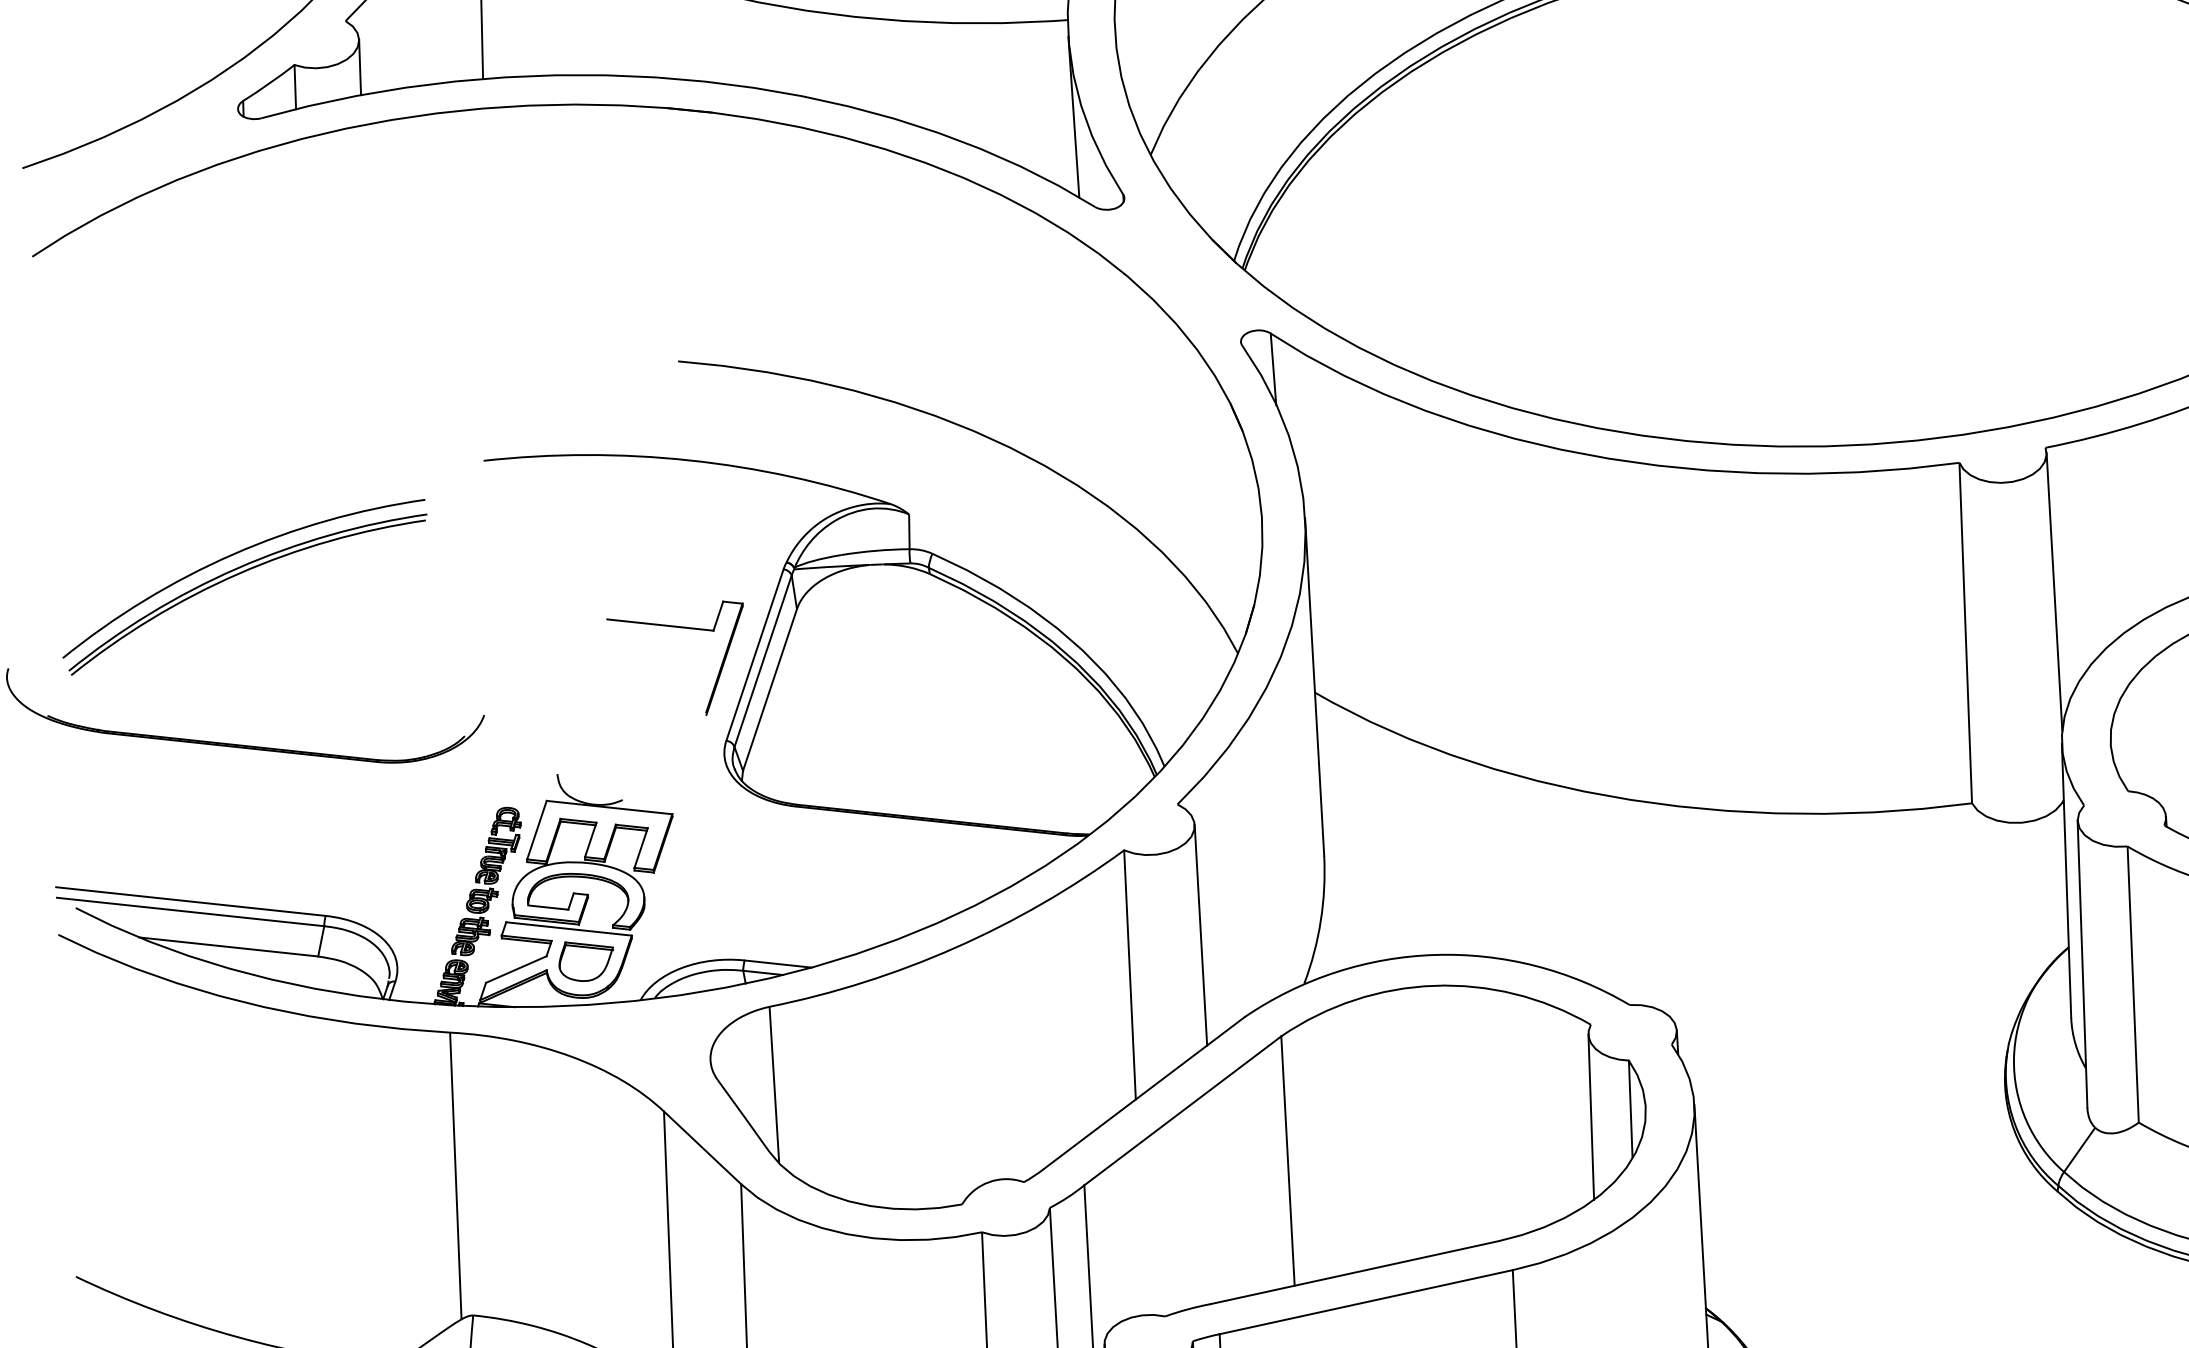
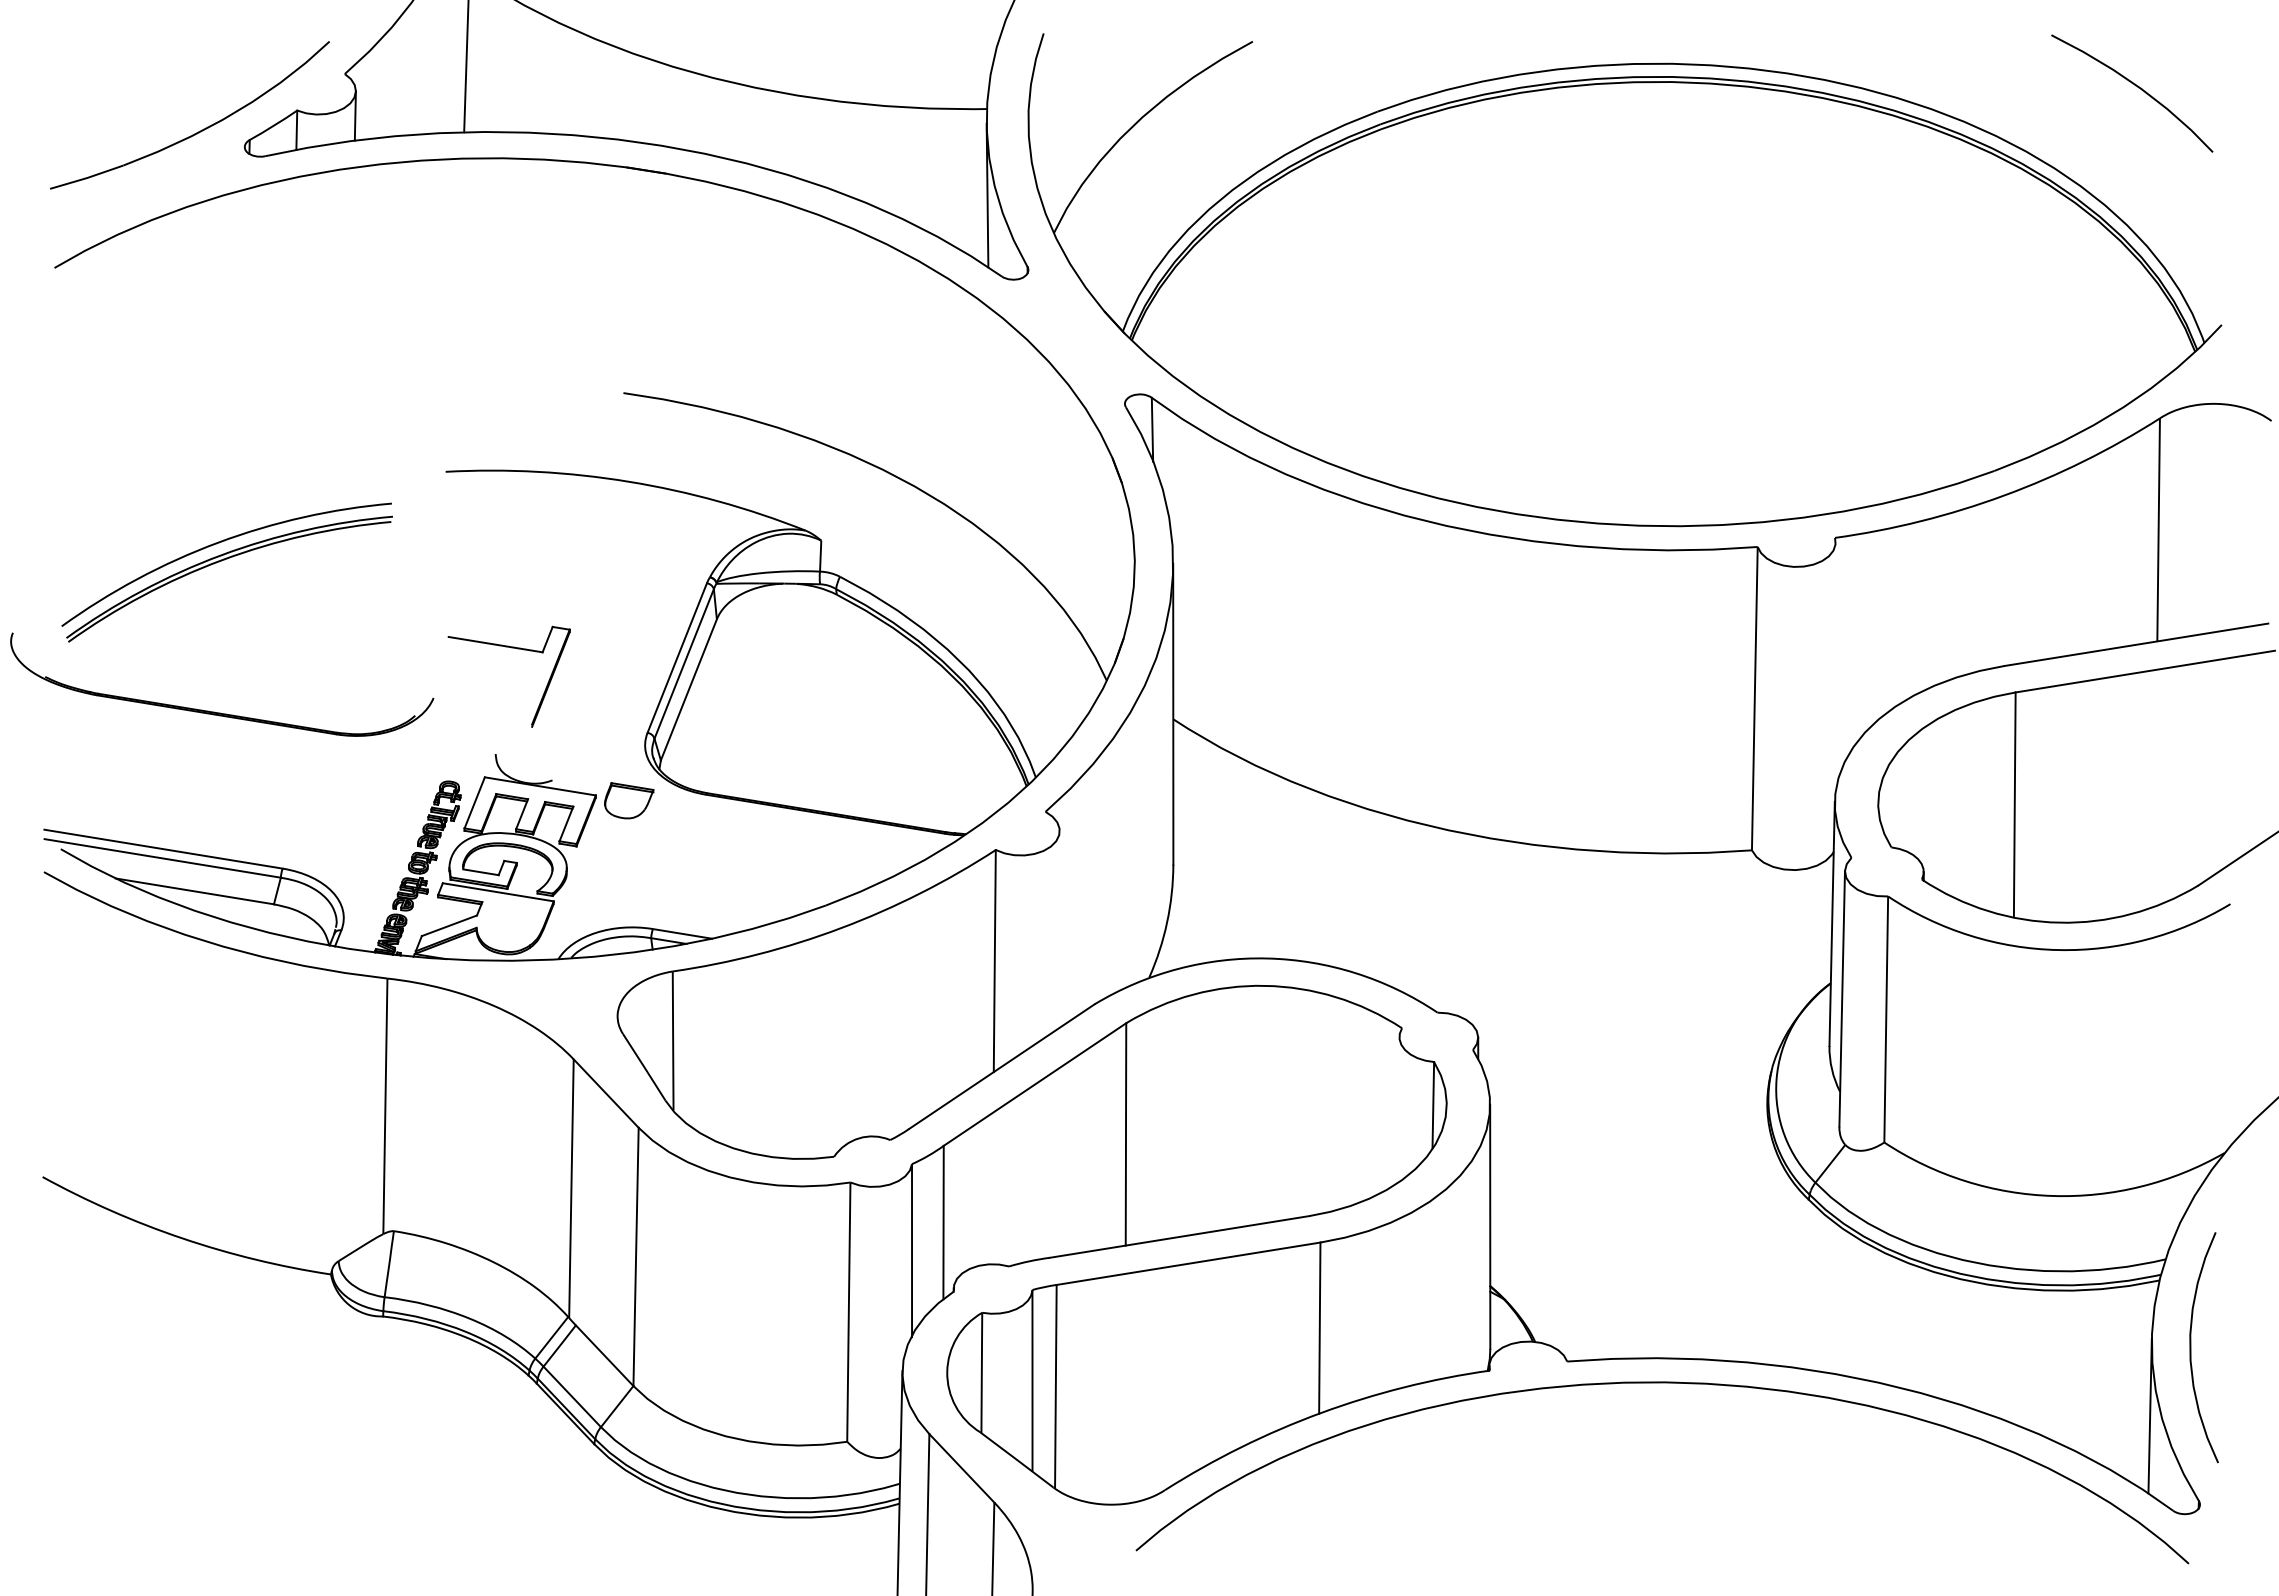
line: (2054, 591) -> (1835, 666), removed
part: (678, 628) -> (511, 648), moved
line: (1200, 935) -> (1059, 929), removed
part: (586, 960) -> (629, 800), moved
line: (1590, 1117) -> (1397, 1110), removed

